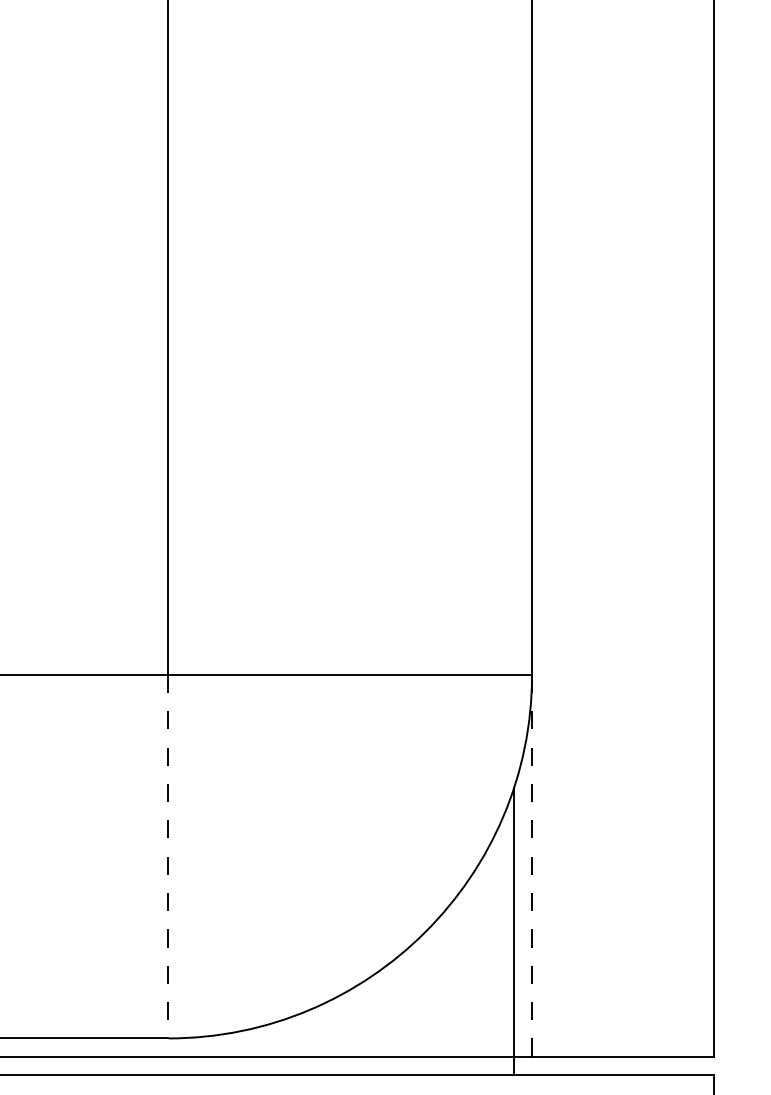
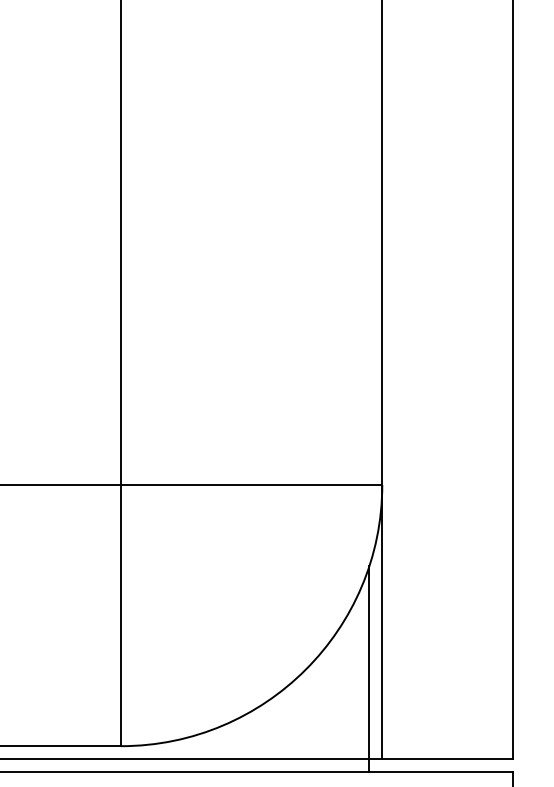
line: (169, 856) -> (121, 615), dashed -> solid
line: (532, 864) -> (382, 621), dashed -> solid

